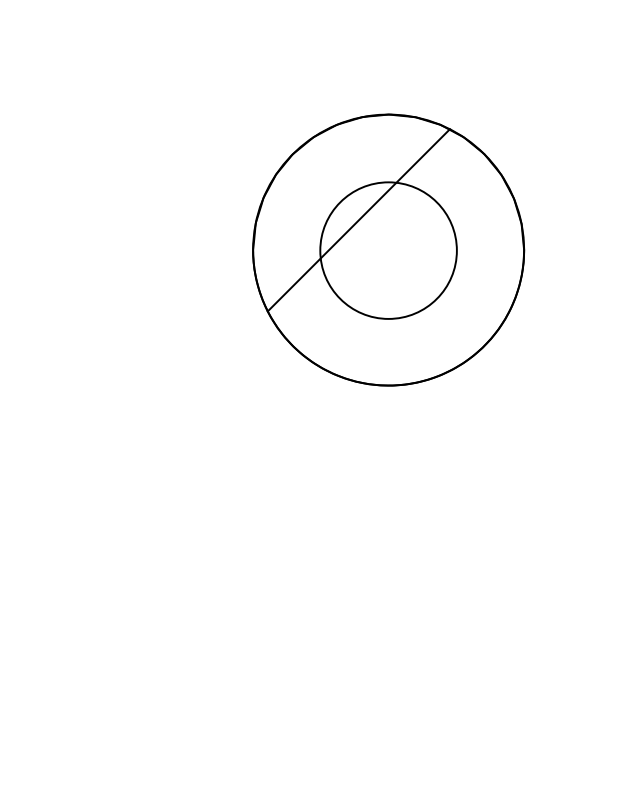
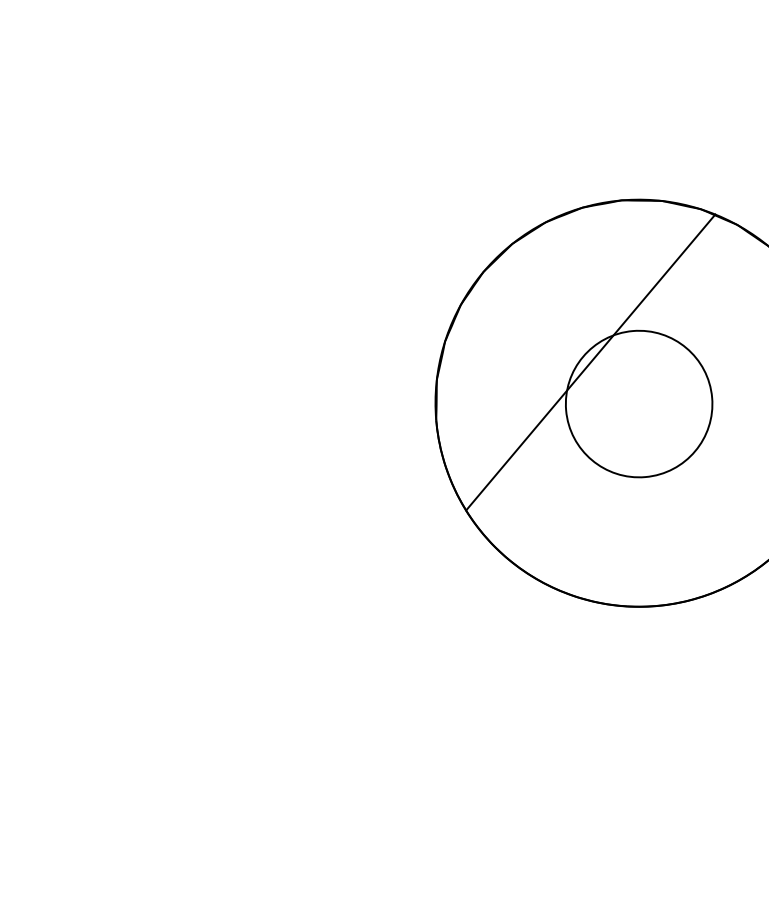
circle: (388, 250) -> (638, 403), size x0.71

